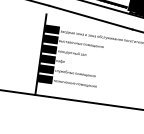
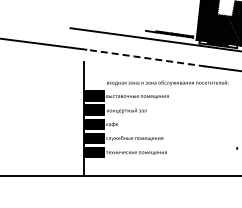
line: (90, 17) -> (145, 58), solid -> dashed
fill: (51, 29) -> (93, 81), removed

